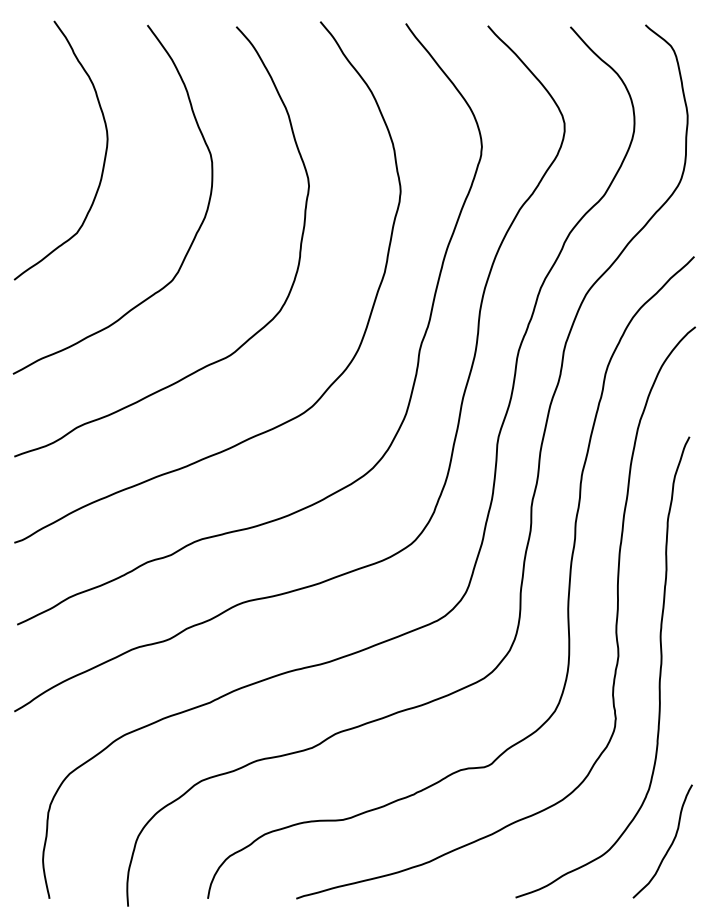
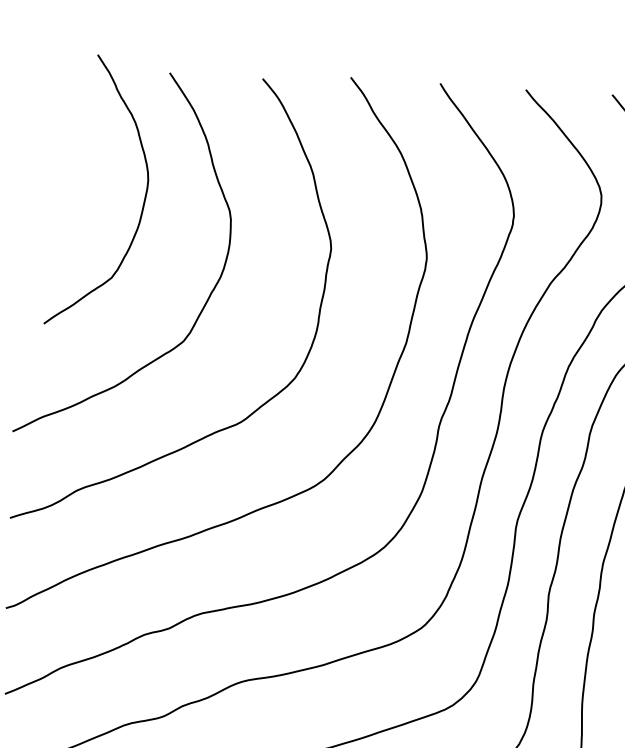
curve: (103, 160) -> (142, 203), moved

